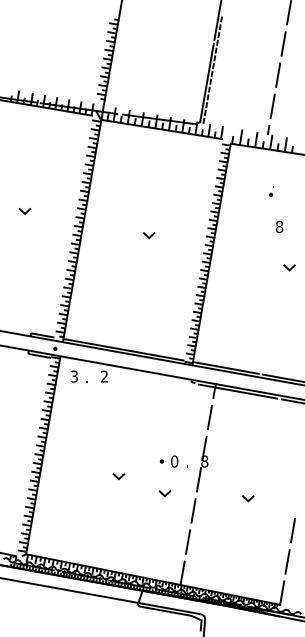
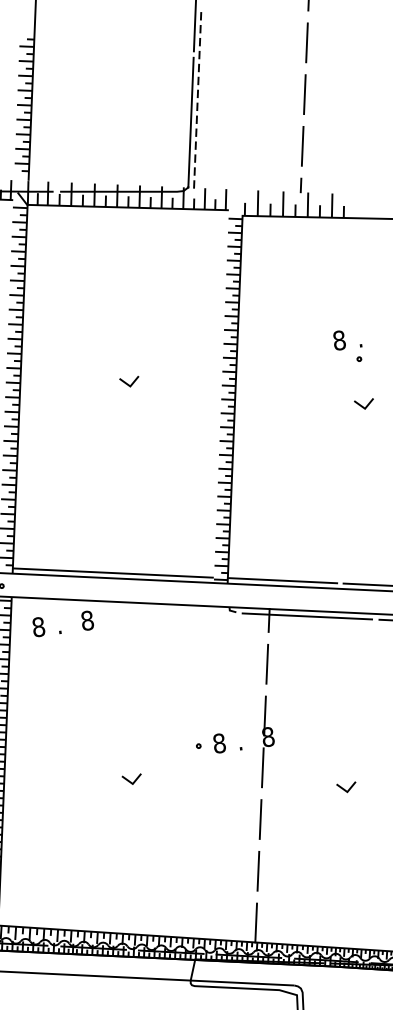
part: (271, 191) -> (359, 353), moved
text: (74, 376) -> (38, 626), 3 -> 8
text: (104, 376) -> (87, 620), 2 -> 8
text: (174, 461) -> (219, 743), 0 -> 8
line: (163, 493) -> (208, 797), removed

